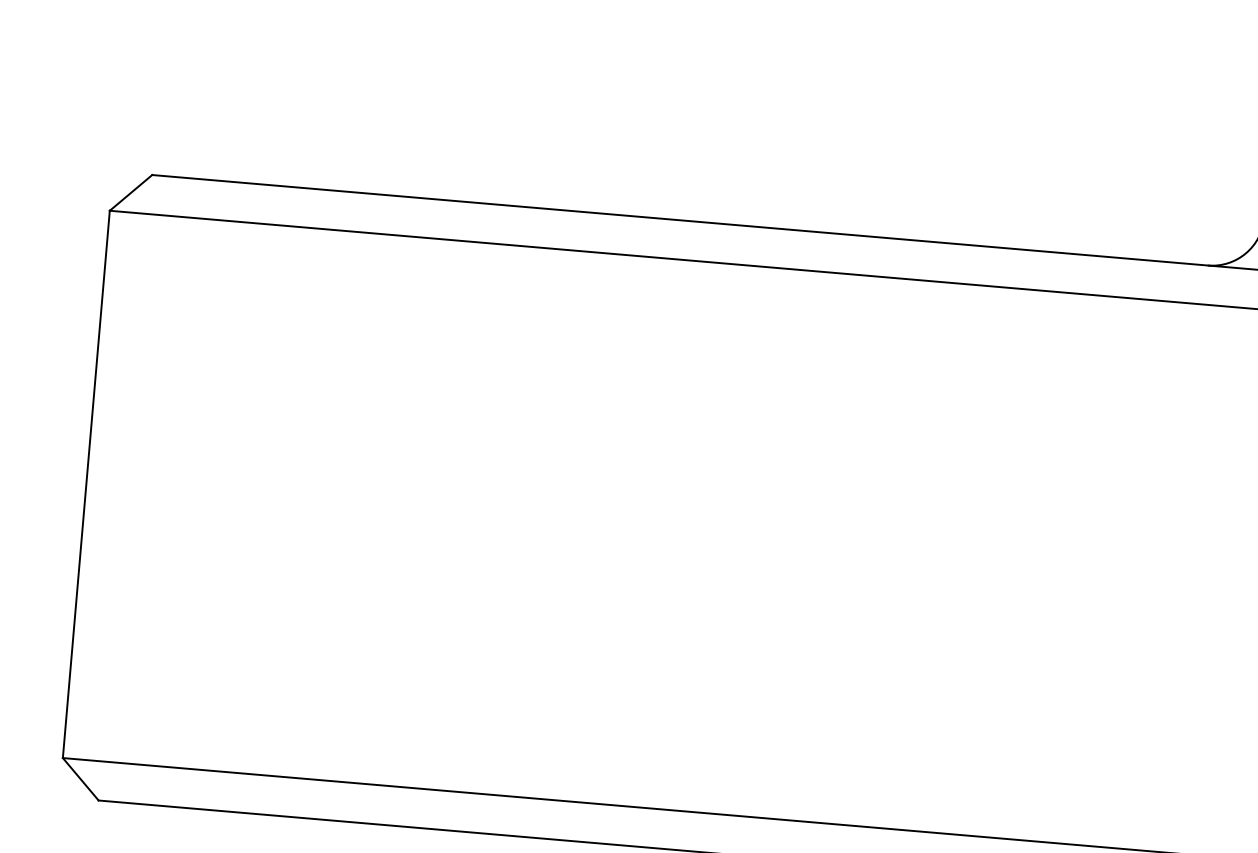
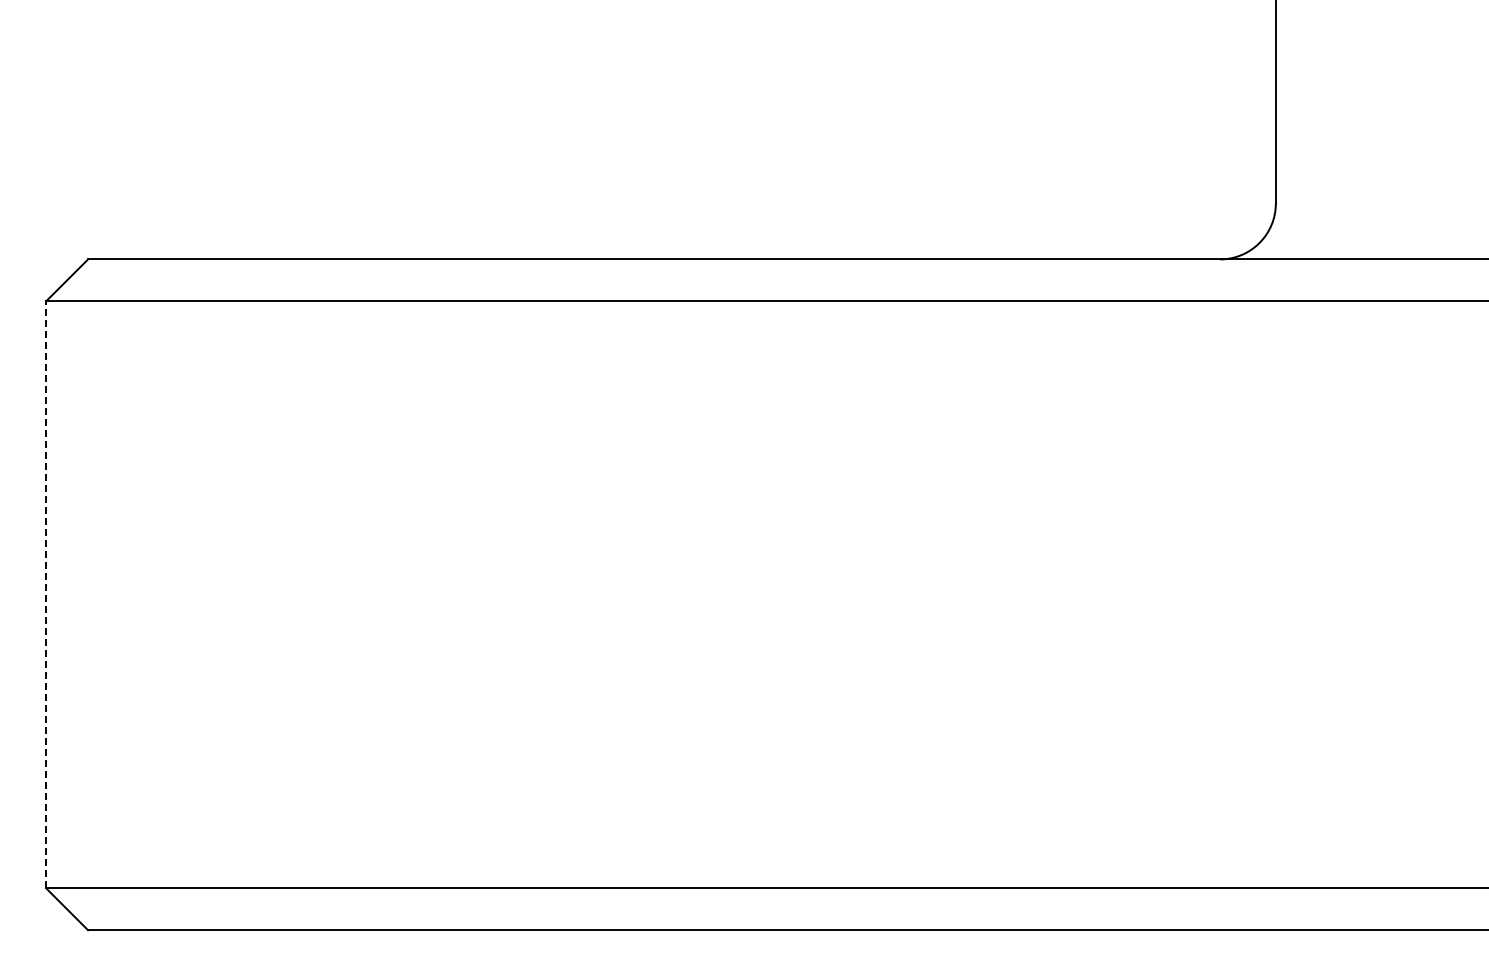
line: (86, 484) -> (46, 594), solid -> dashed

